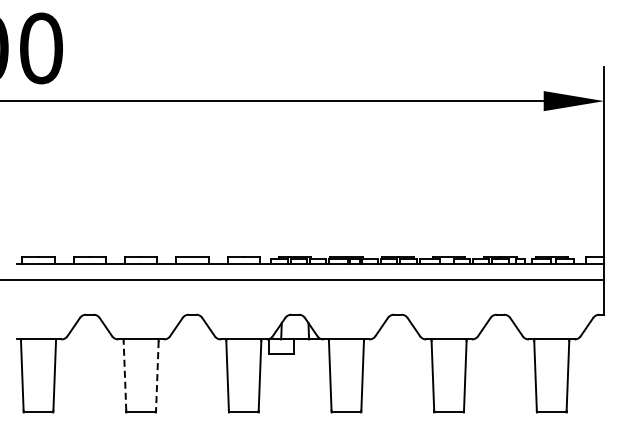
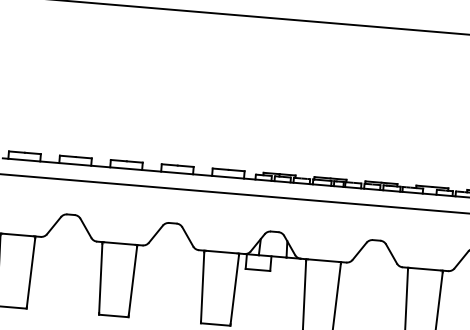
line: (124, 375) -> (100, 277), dashed -> solid
line: (157, 375) -> (133, 280), dashed -> solid

